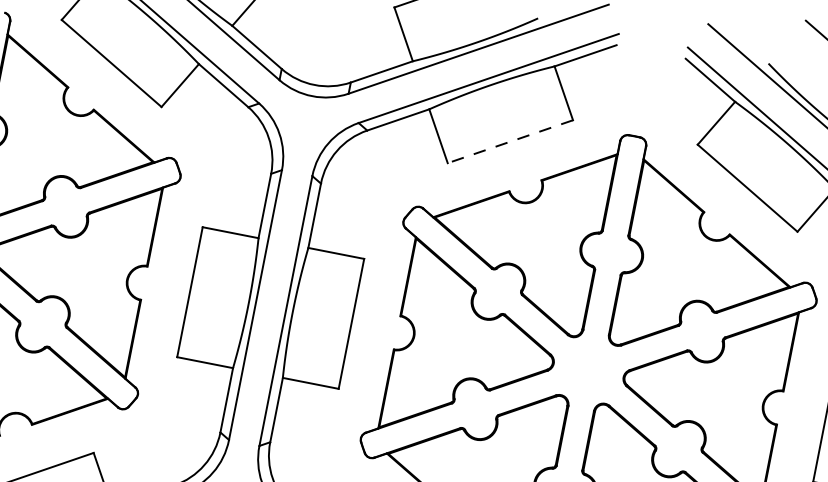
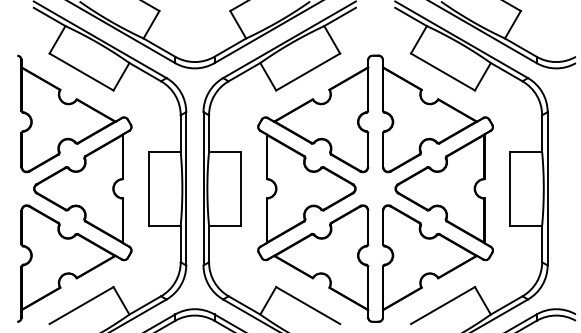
line: (510, 142) -> (308, 72), dashed -> solid

